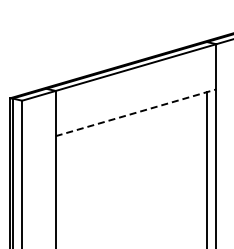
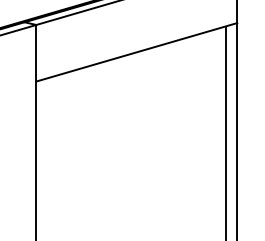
line: (136, 112) -> (137, 51), dashed -> solid

